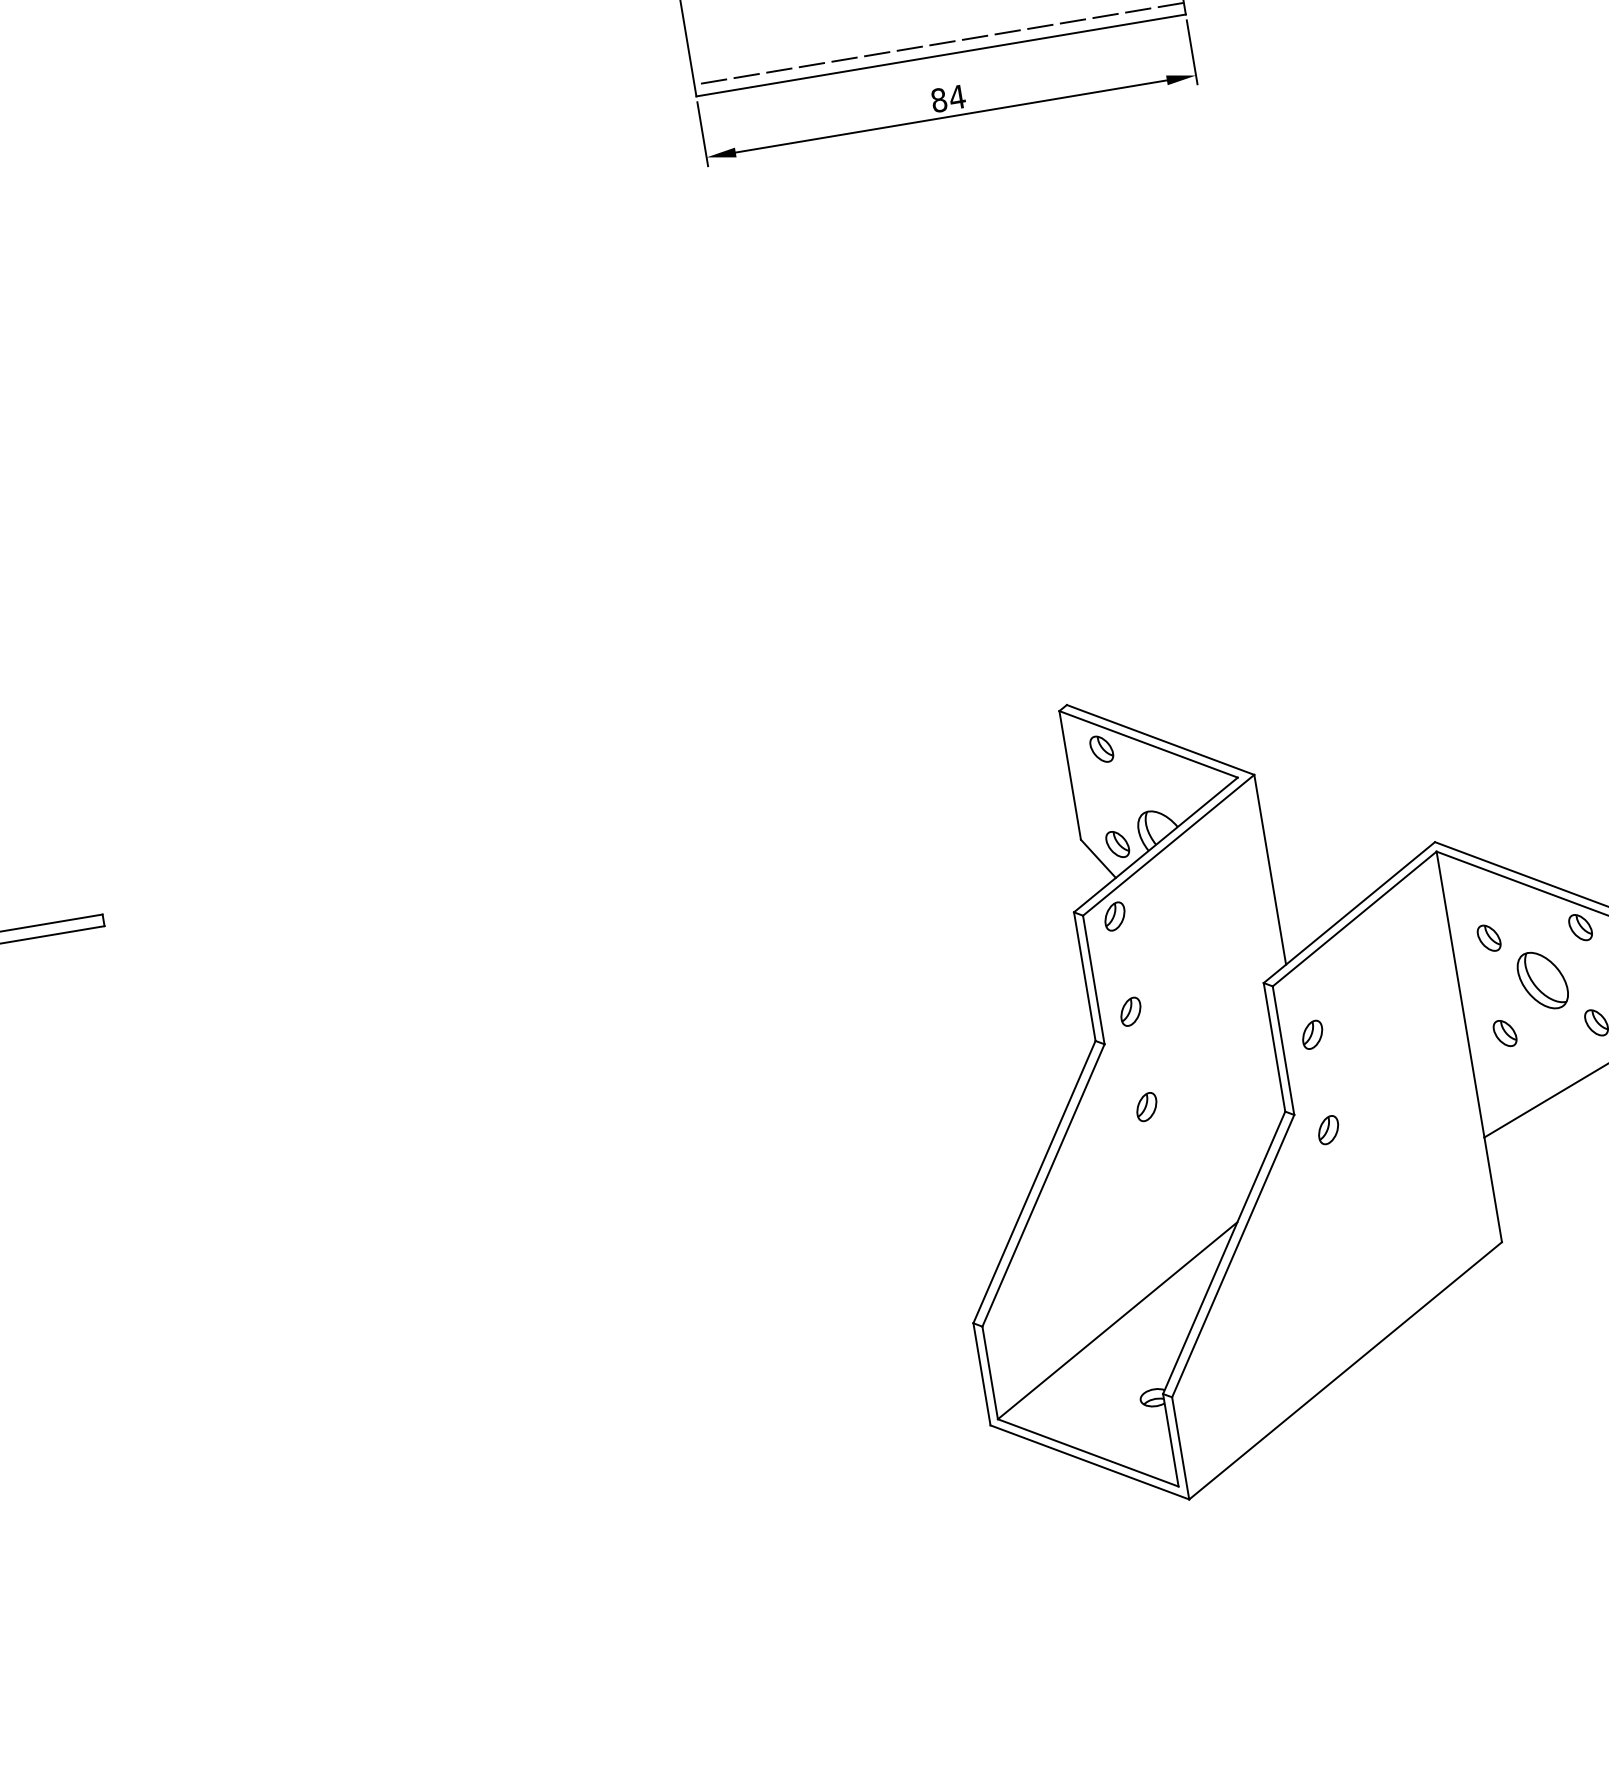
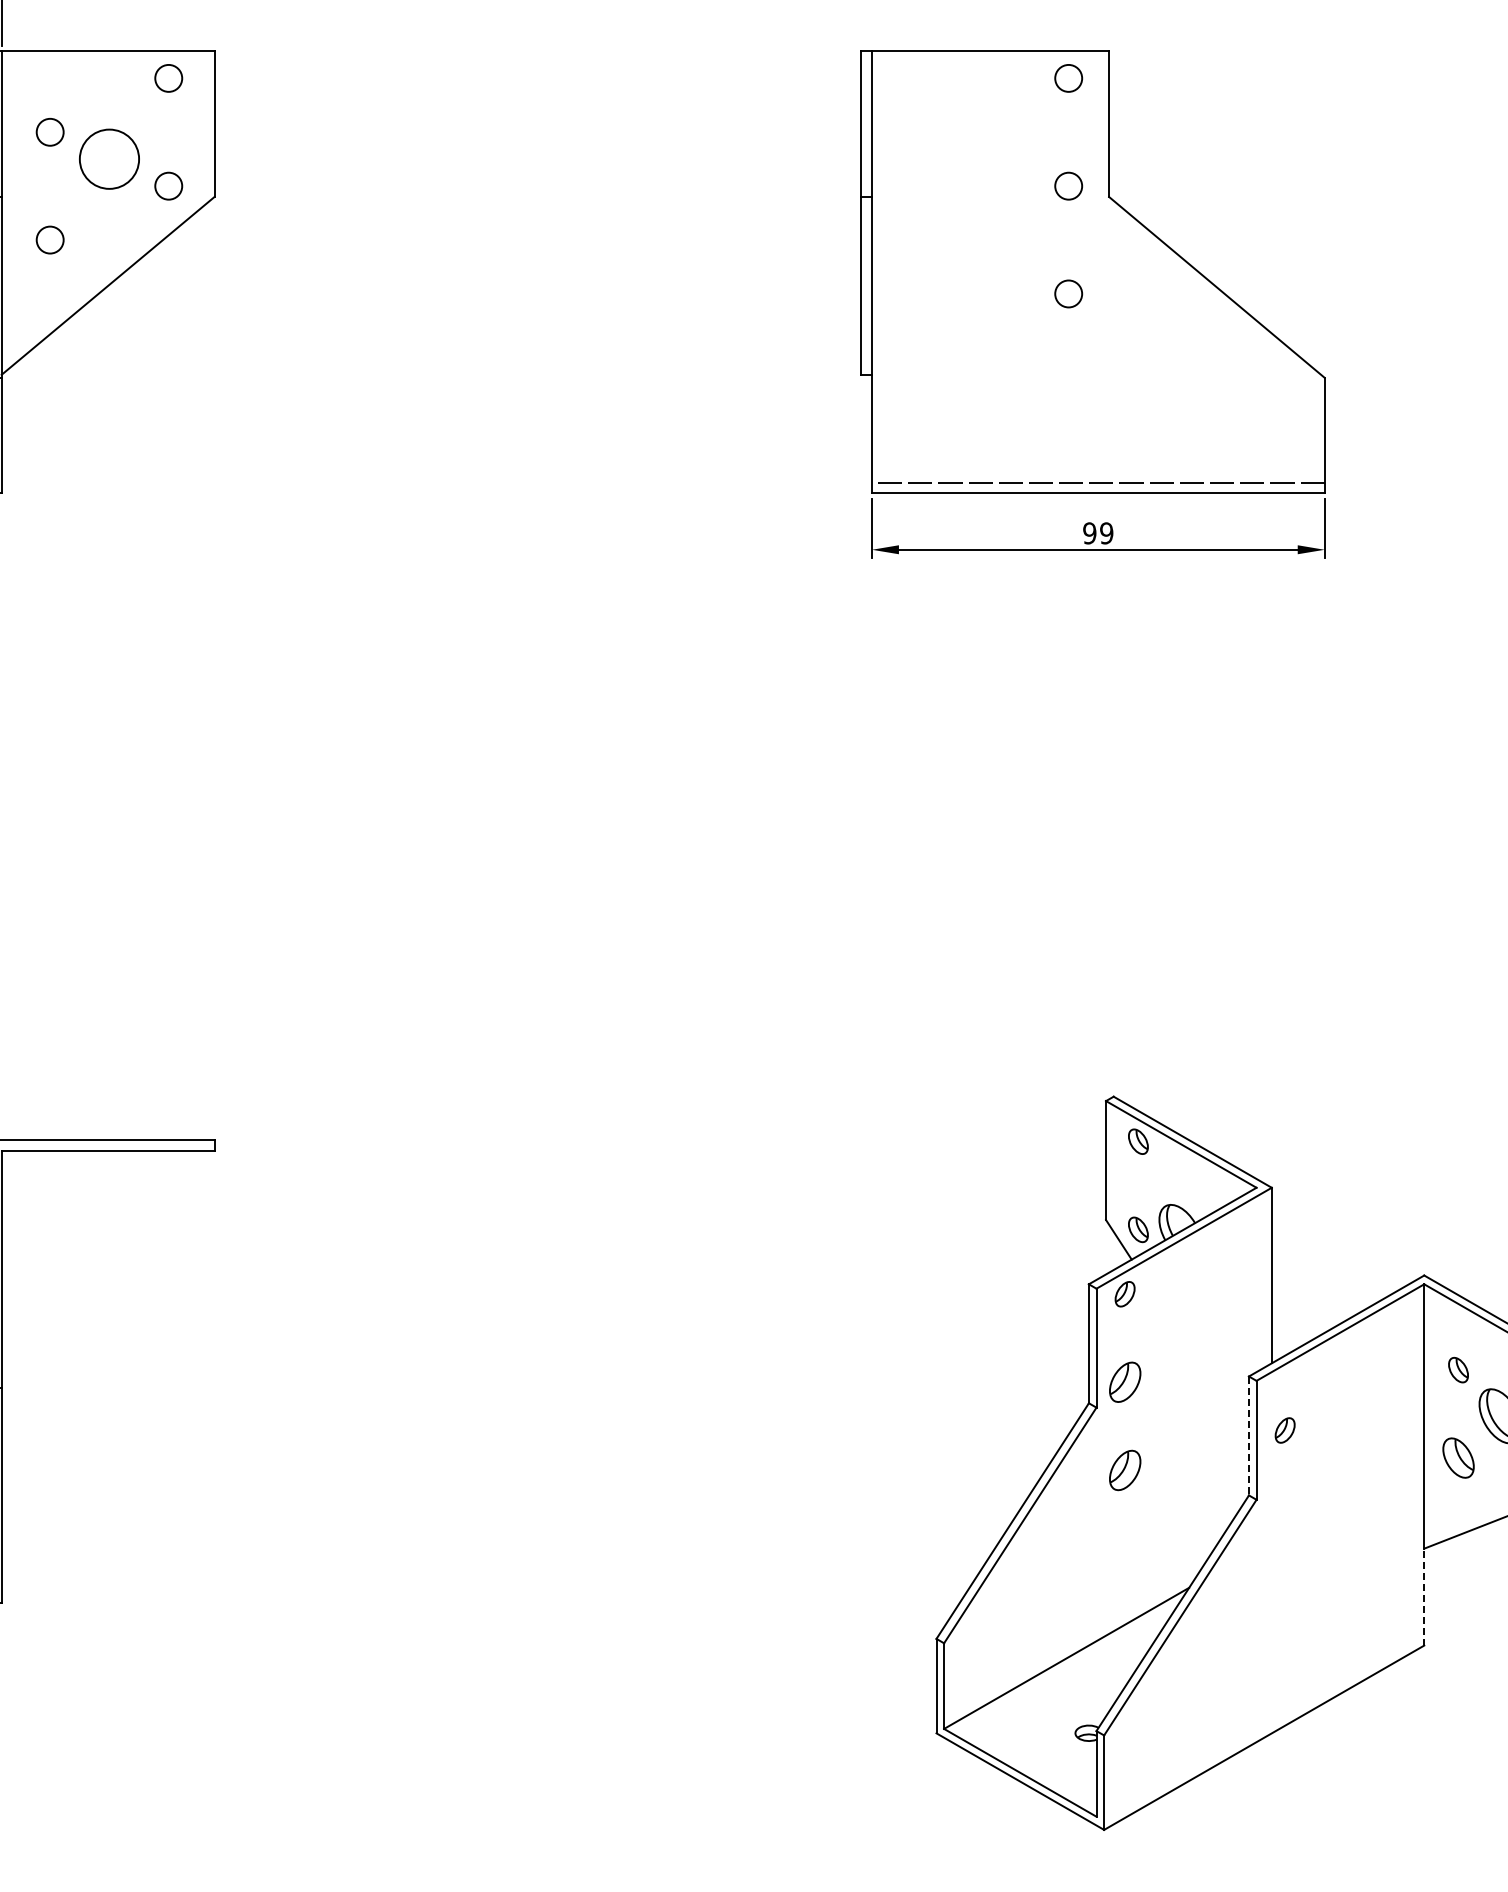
text: (948, 98) -> (1098, 533), 84 -> 99
part: (1130, 1012) -> (1124, 1382), size x1.6
part: (1505, 1033) -> (1458, 1458), size x1.6
line: (1274, 1047) -> (1248, 1436), solid -> dashed
part: (1146, 1107) -> (1124, 1470), size x1.6
part: (1327, 1130) -> (1284, 1518), removed
line: (1493, 1189) -> (1424, 1596), solid -> dashed

